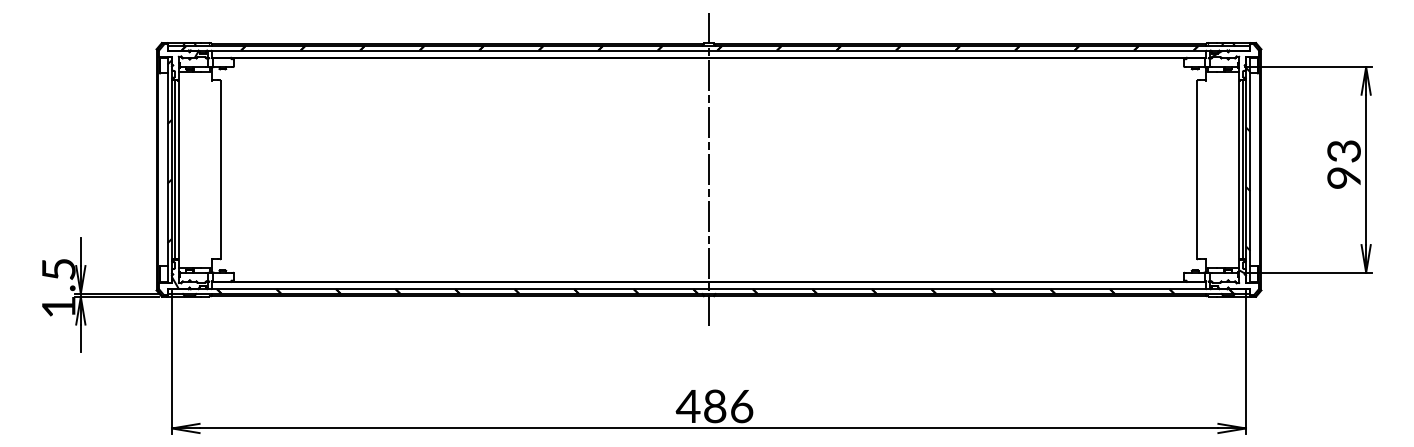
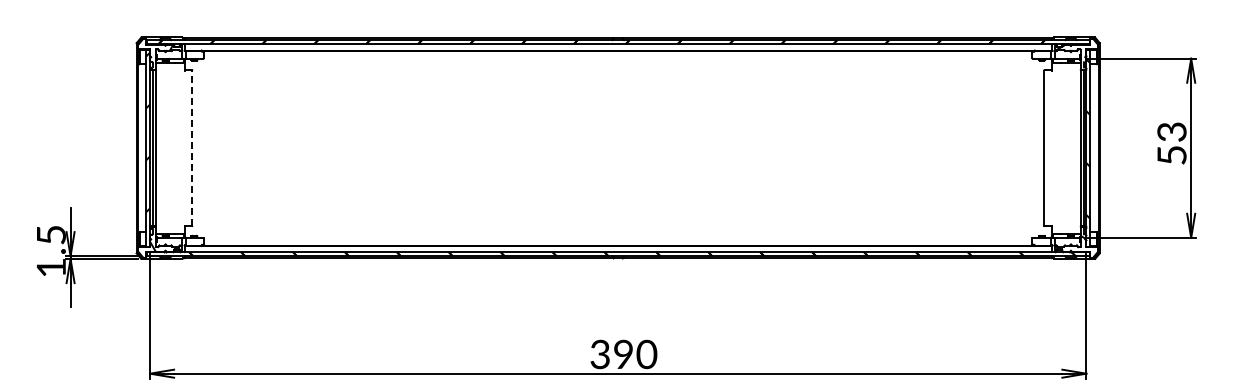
line: (220, 169) -> (192, 147), solid -> dashed
line: (709, 170) -> (618, 148), removed
text: (1343, 178) -> (1171, 155), 93 -> 53
text: (715, 406) -> (623, 354), 486 -> 390

